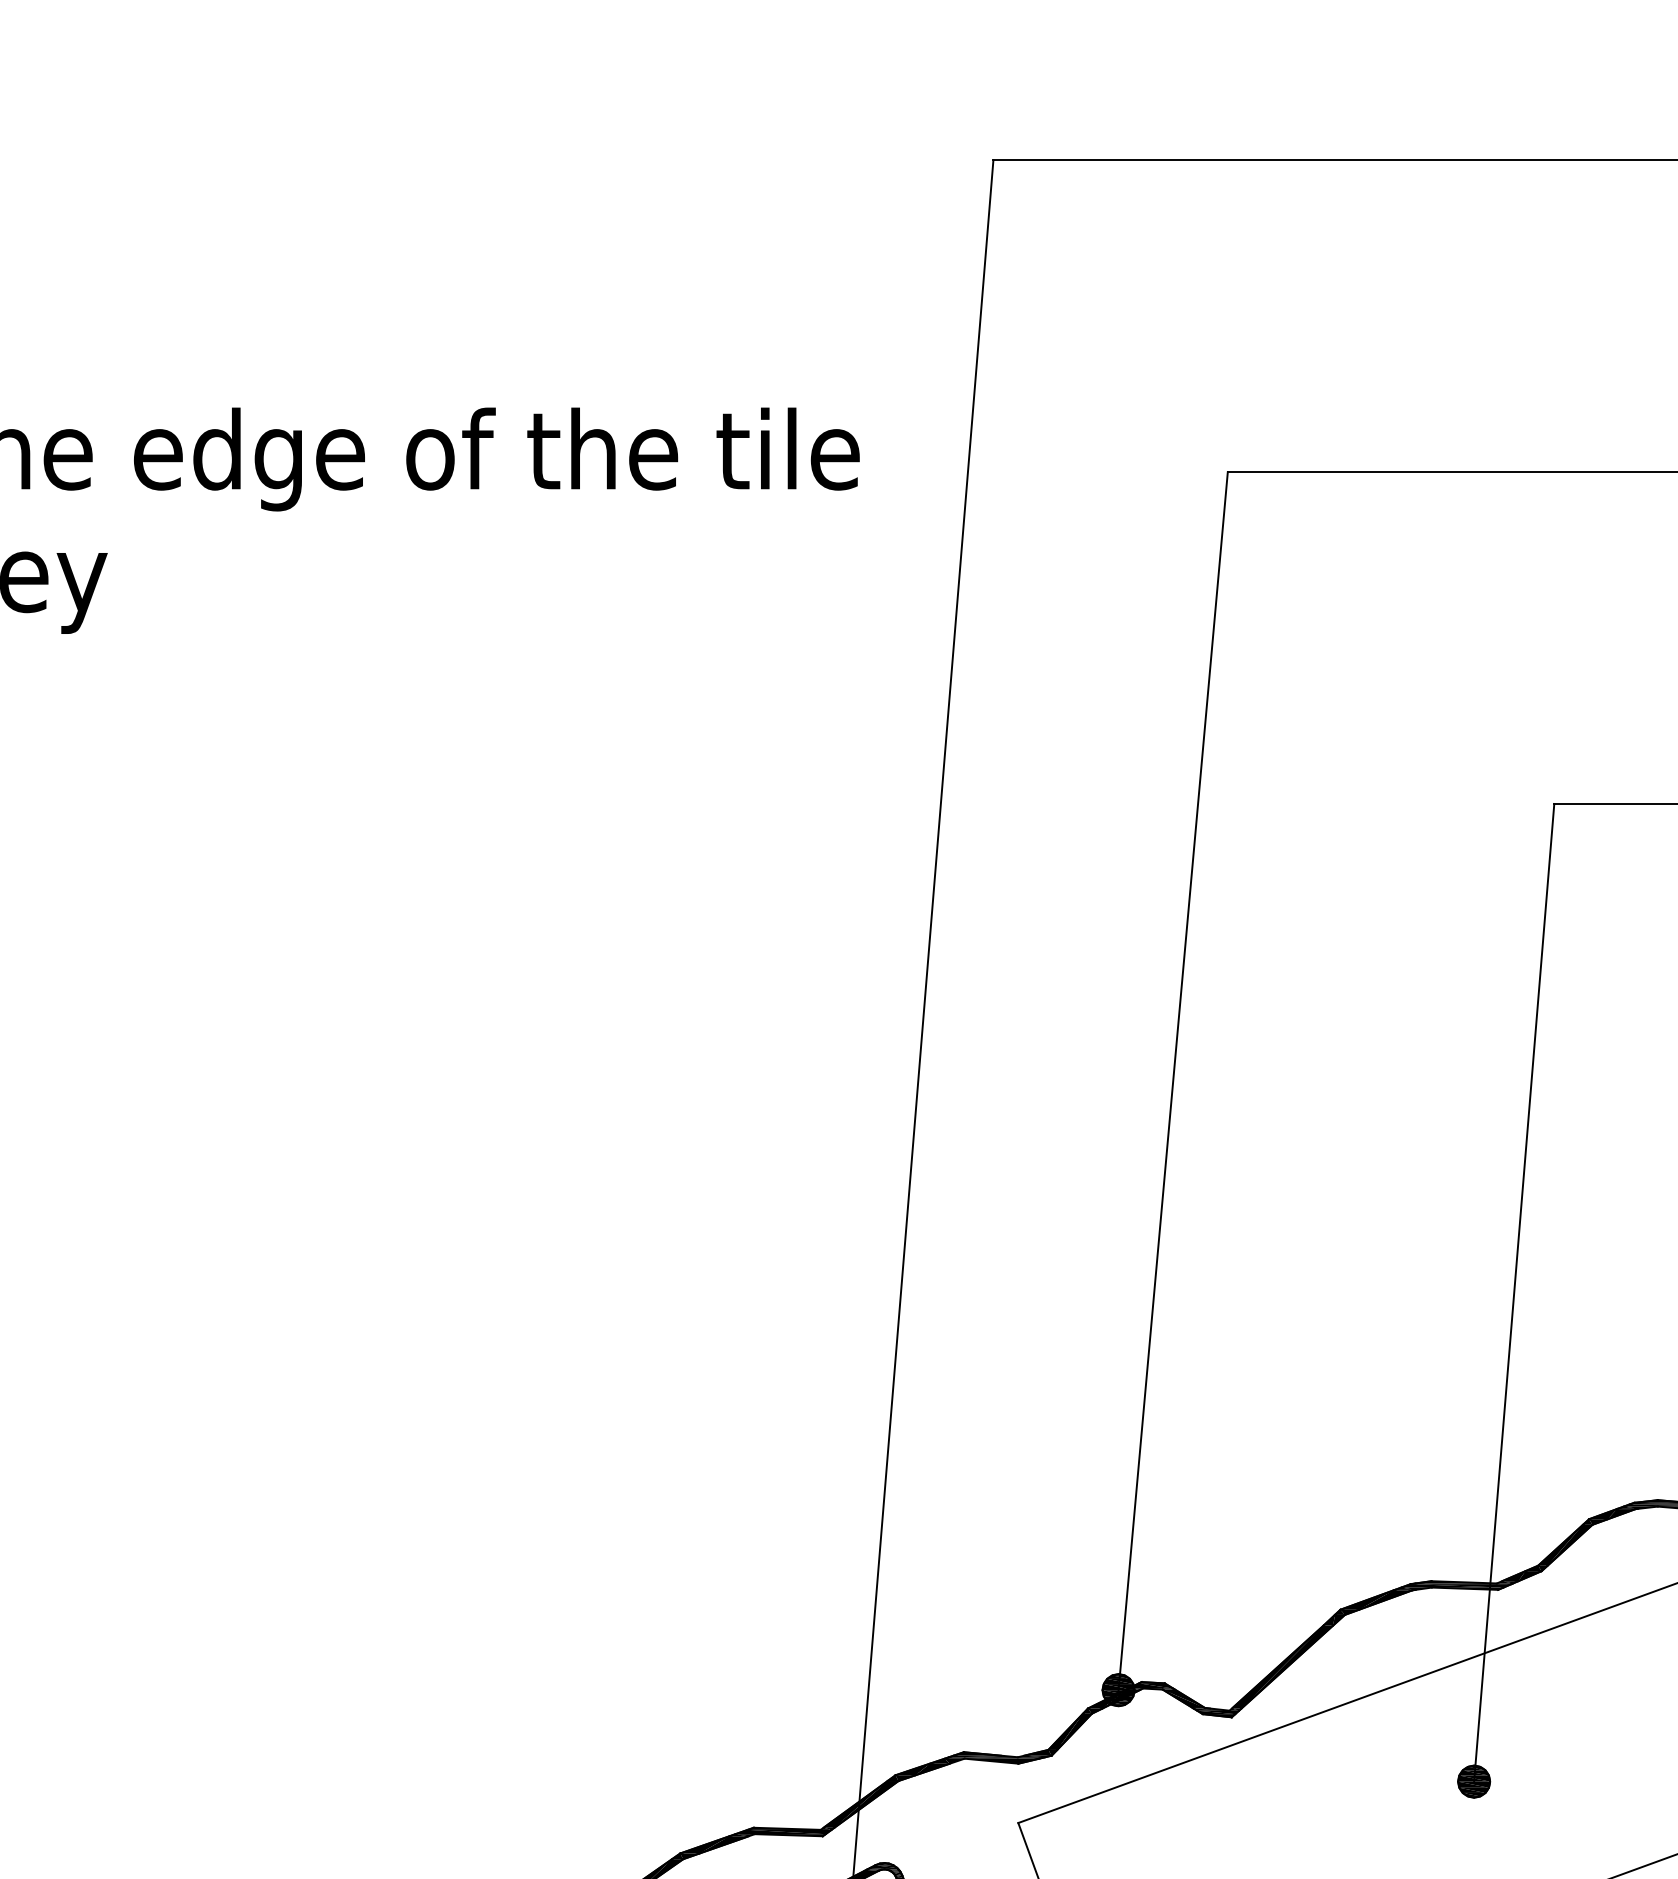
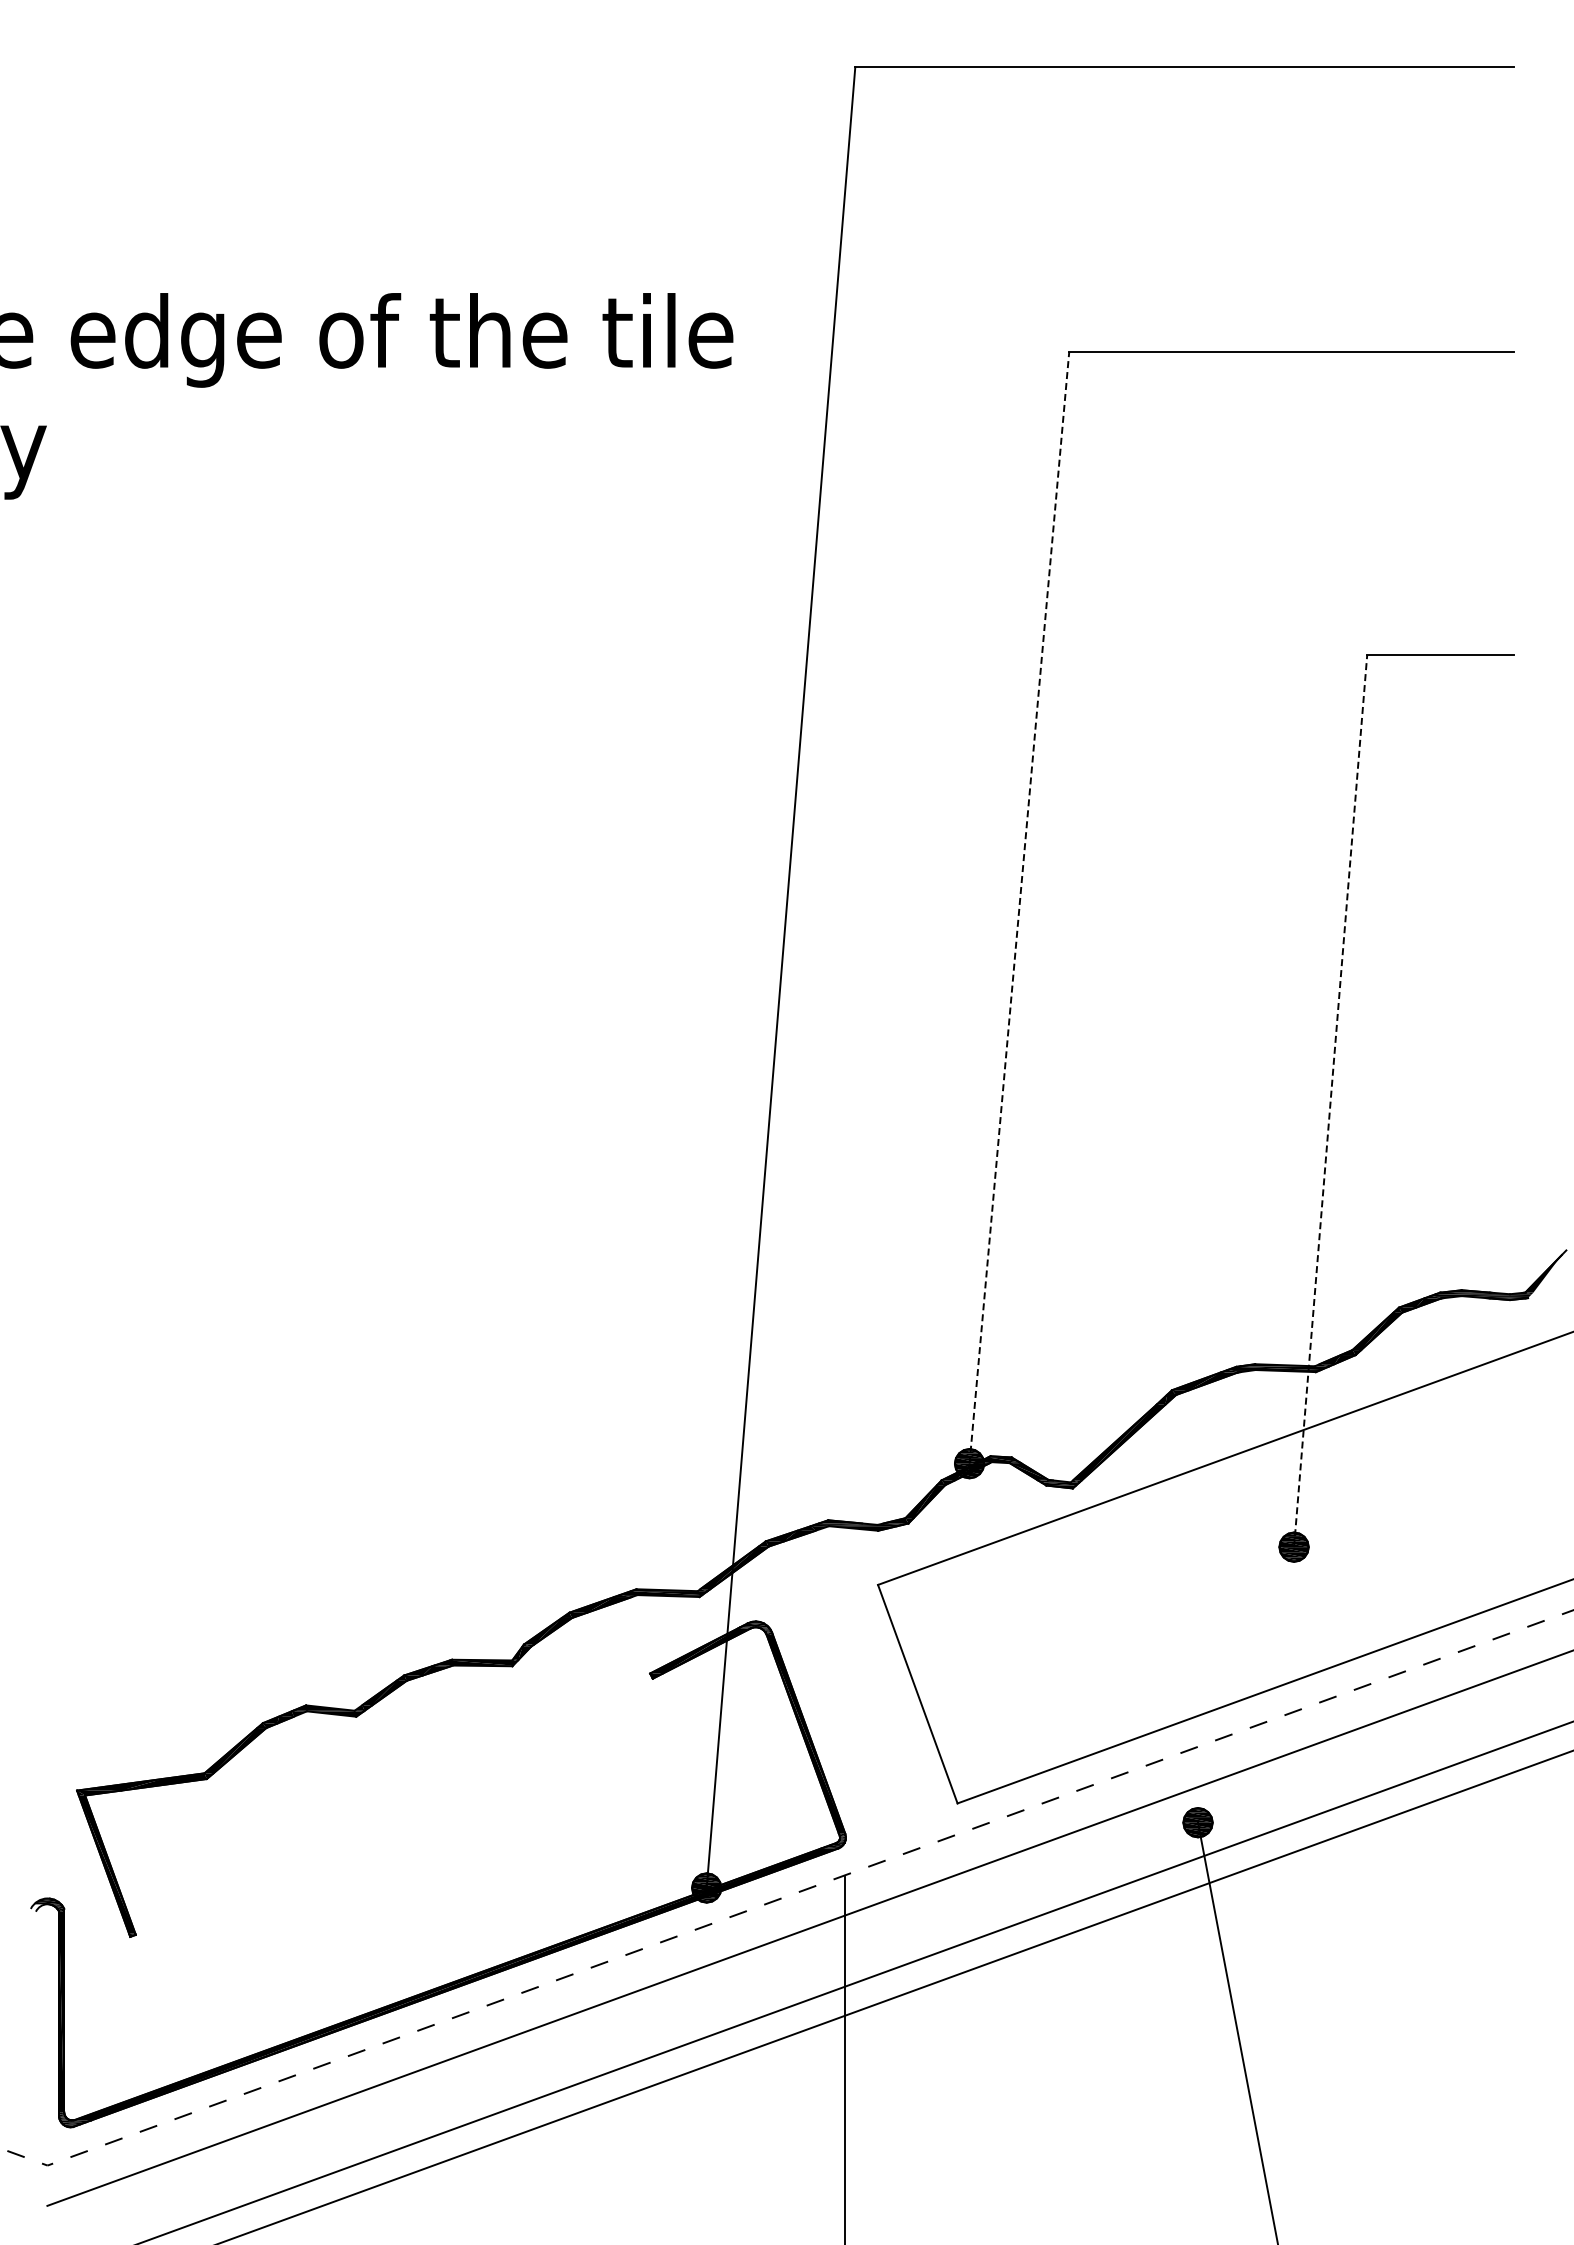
line: (1173, 1080) -> (1019, 907), solid -> dashed
line: (1514, 1292) -> (1330, 1100), solid -> dashed

